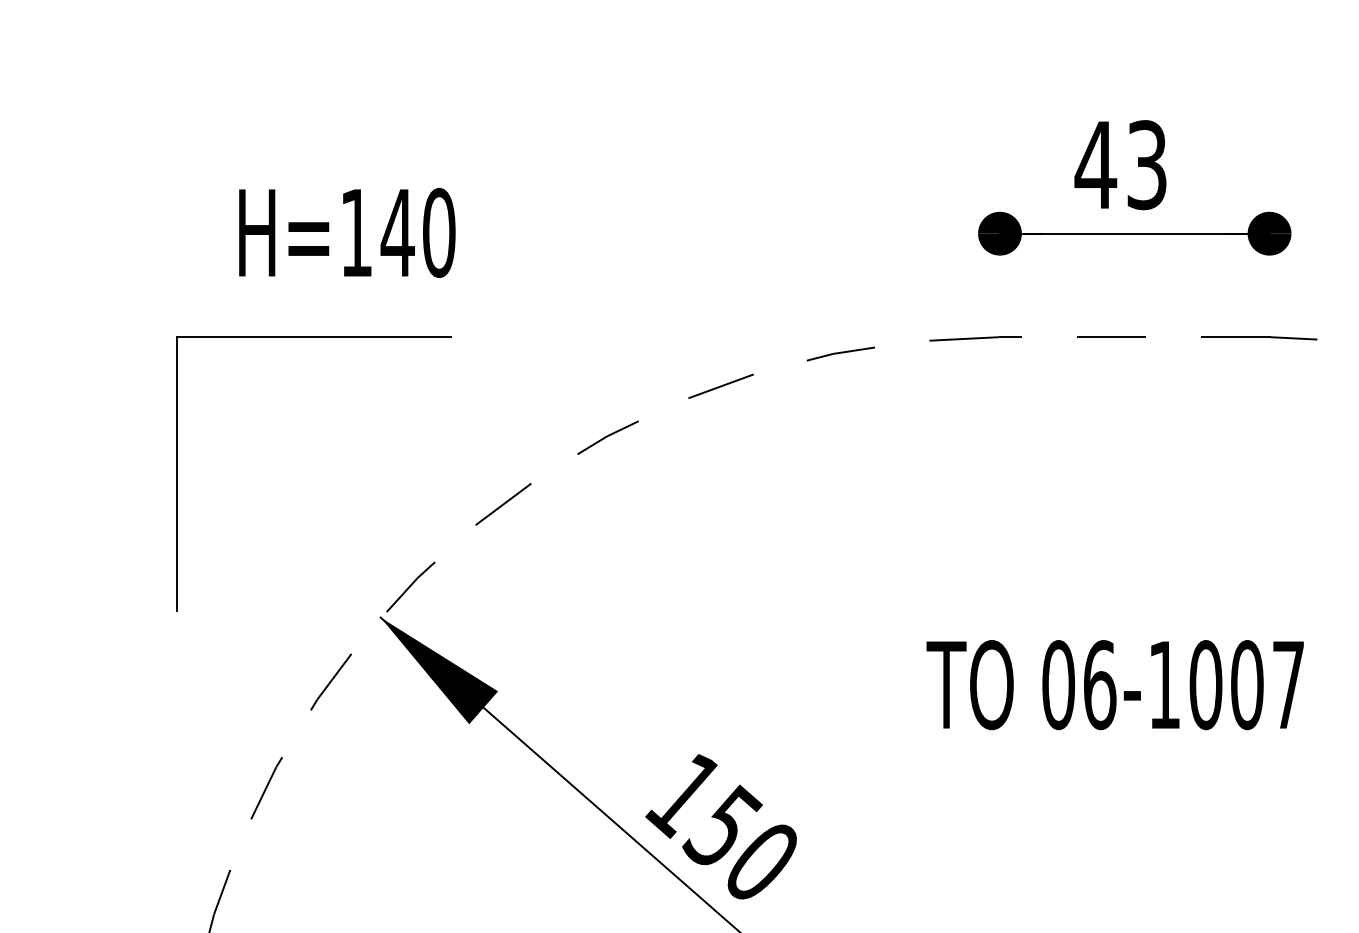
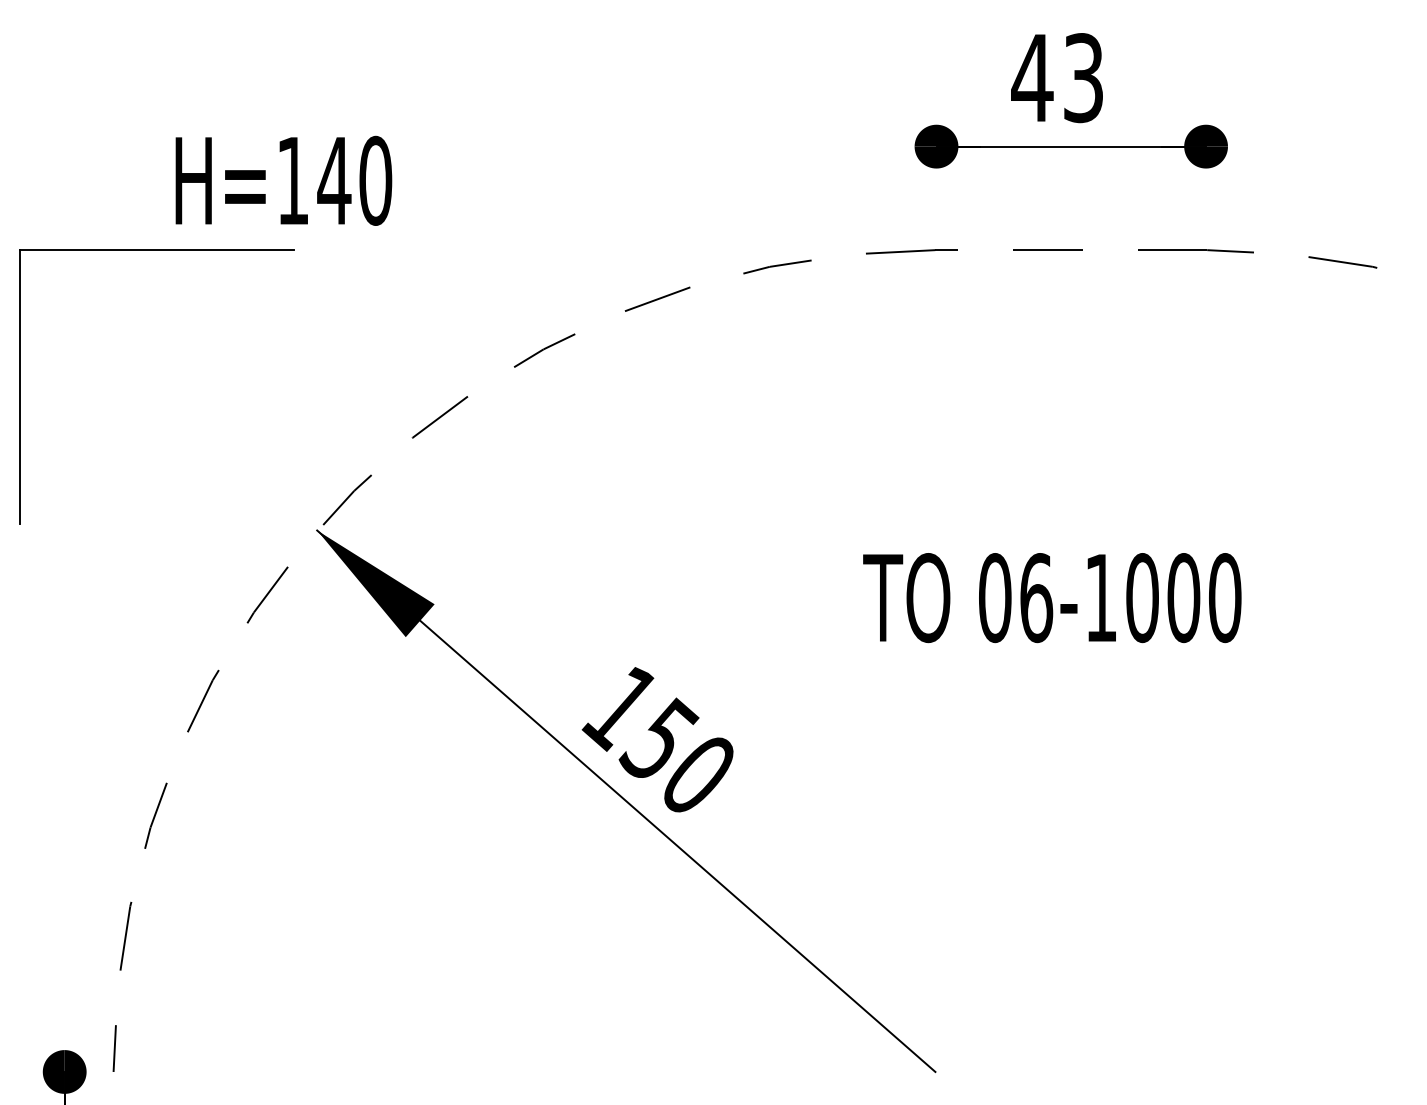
text: (346, 232) -> (283, 180), moved
part: (313, 337) -> (156, 250), moved
text: (1288, 685) -> (1225, 598), 06-1007 -> 06-1000

